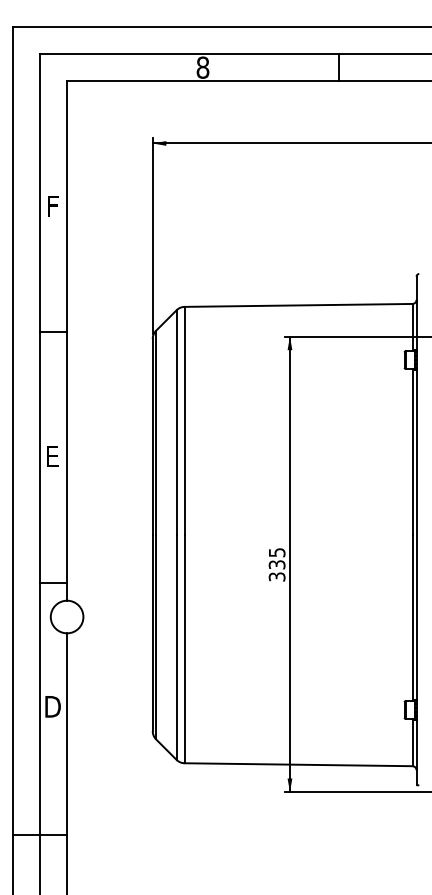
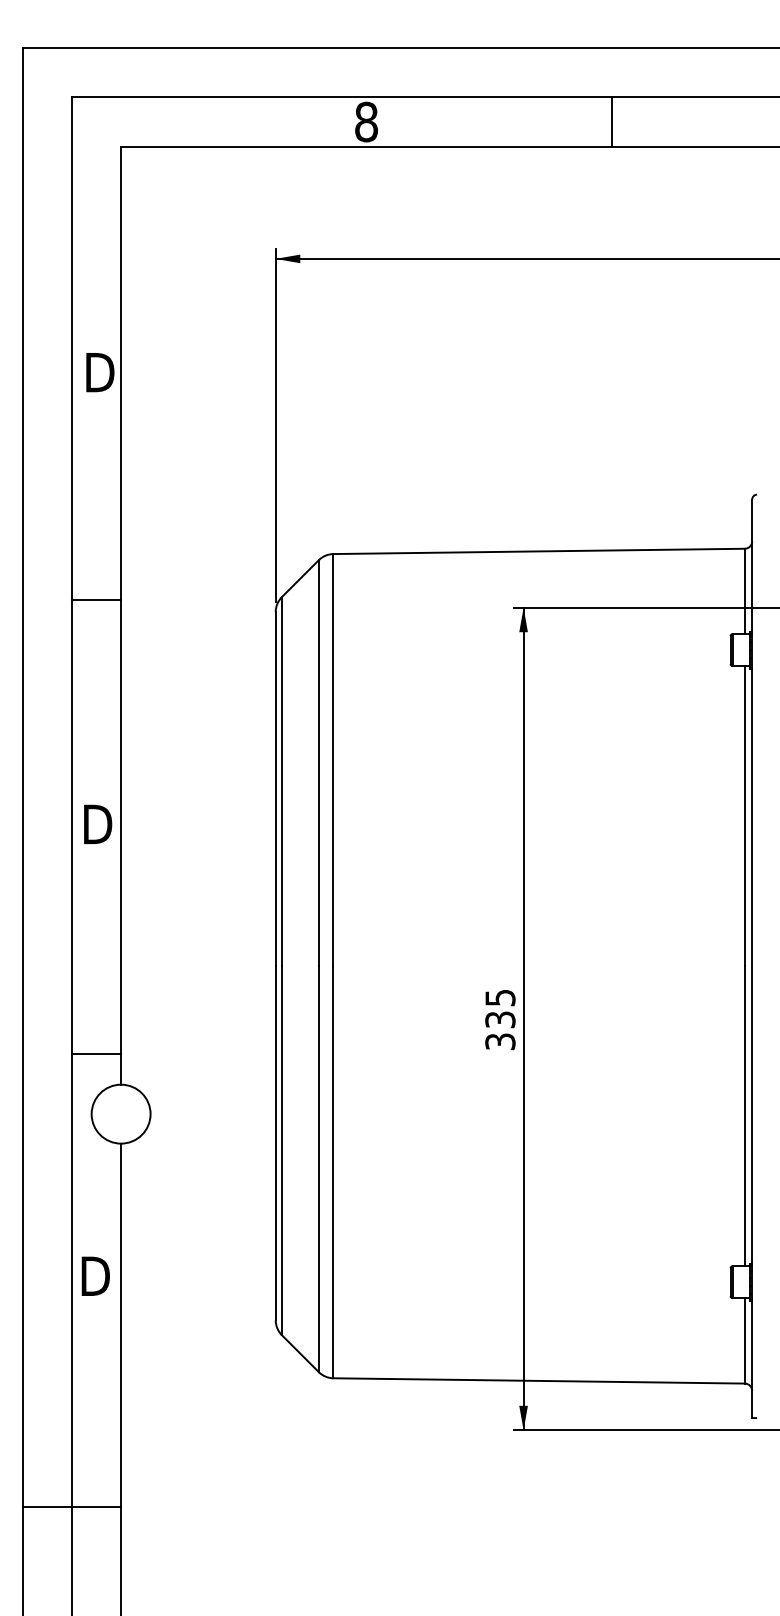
text: (55, 206) -> (100, 372), F -> D
text: (54, 456) -> (98, 824), E -> D

